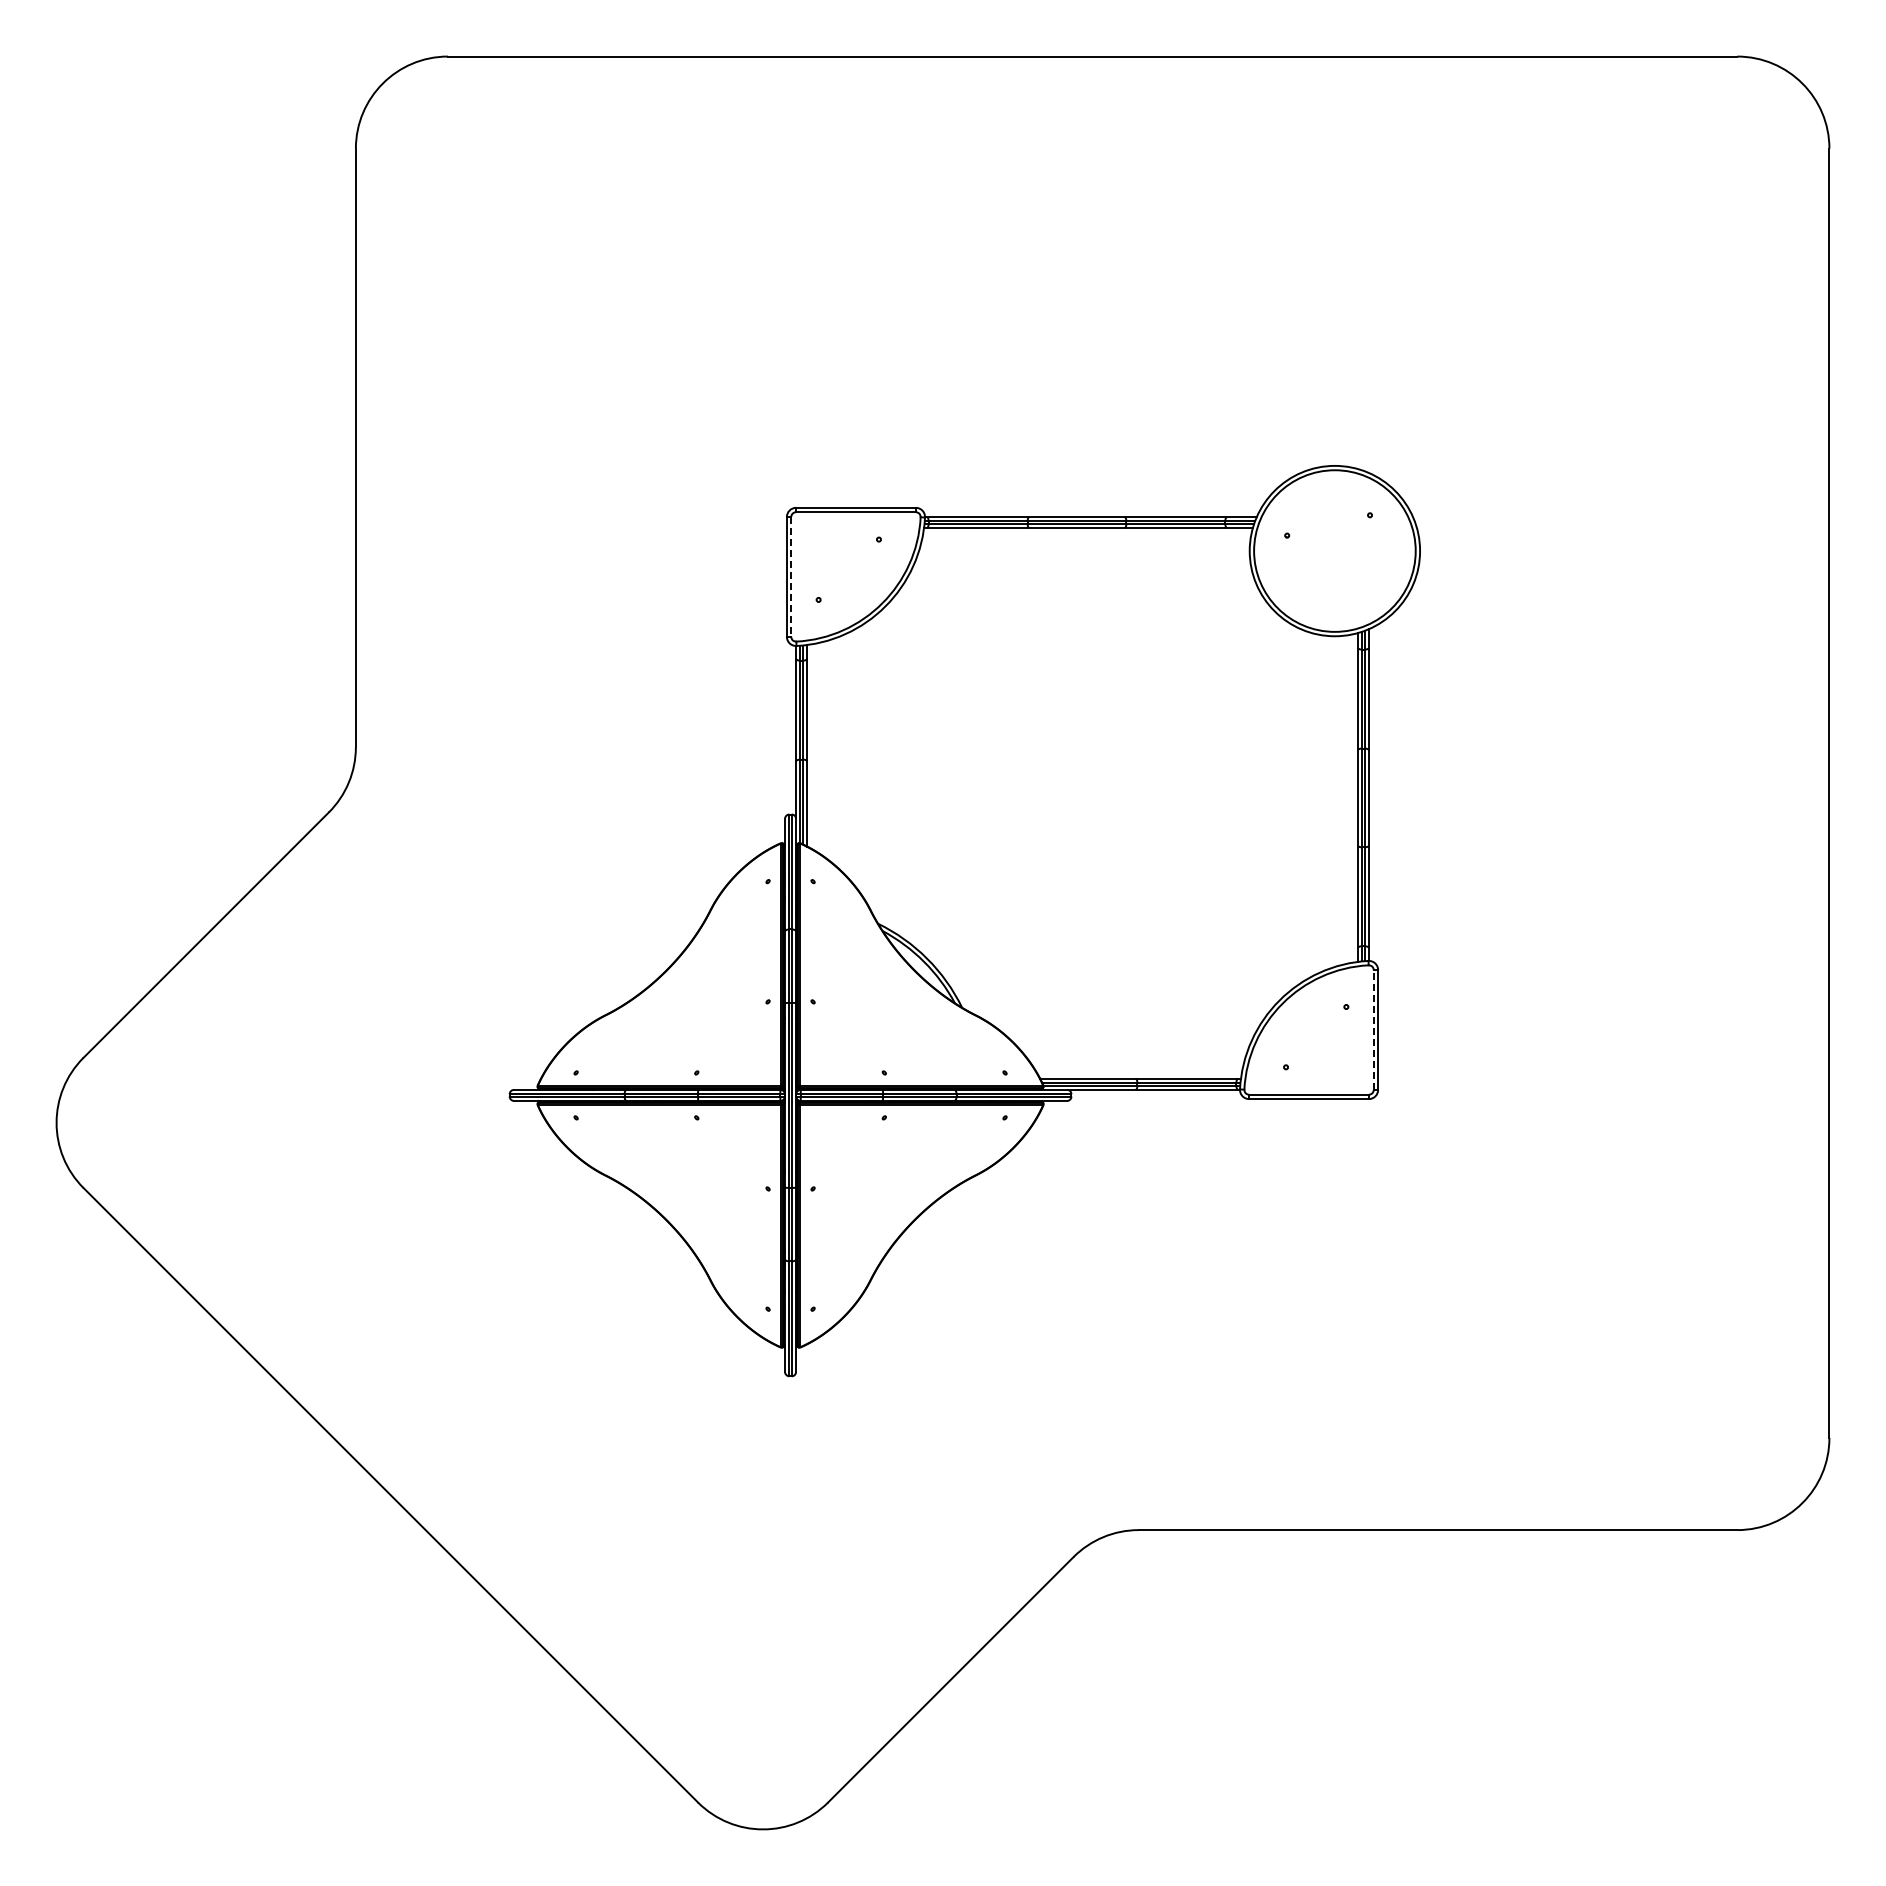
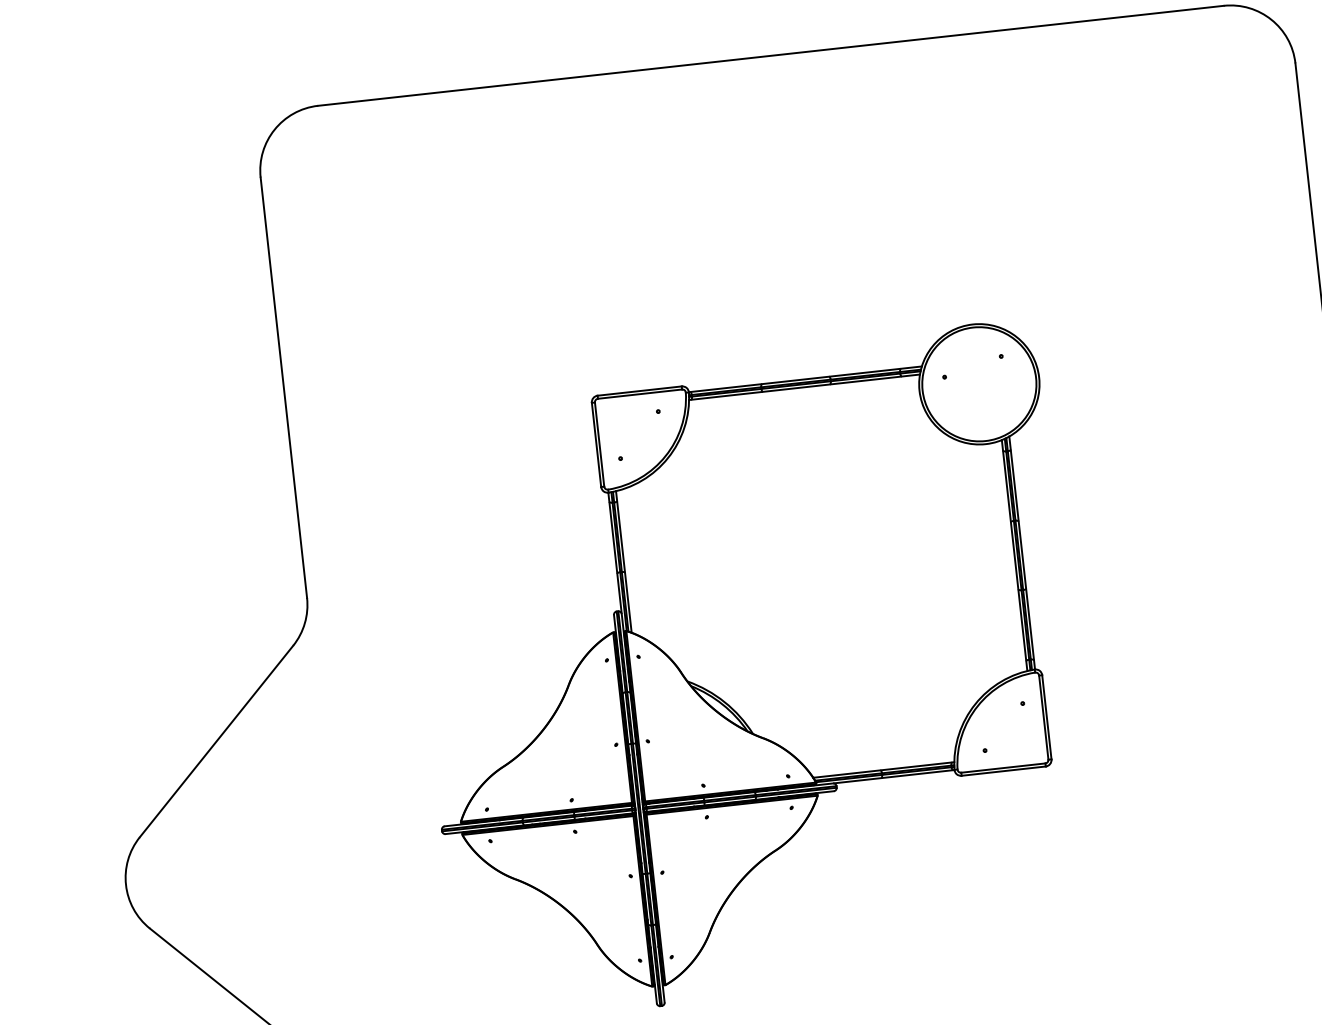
line: (791, 576) -> (599, 444), dashed -> solid
line: (1373, 1030) -> (1043, 717), dashed -> solid

